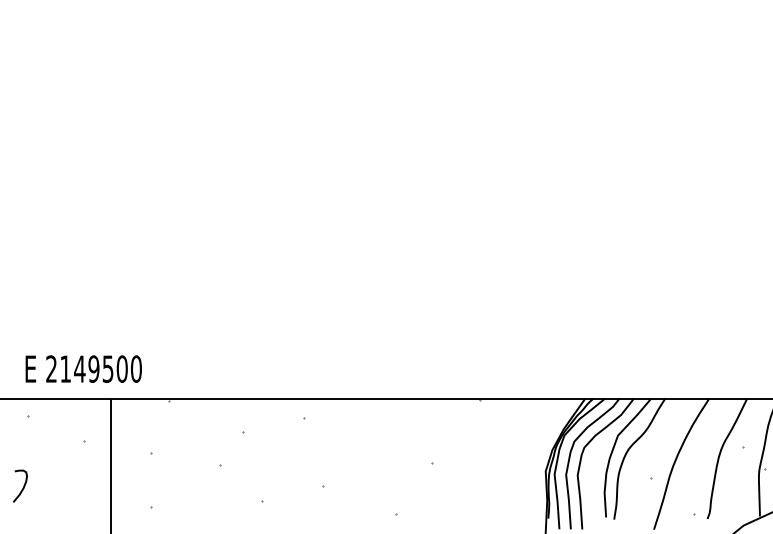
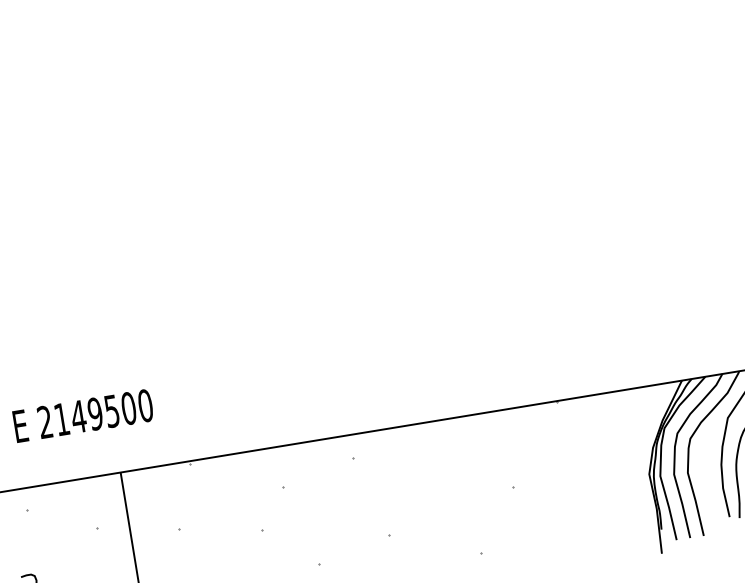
text: (83, 368) -> (82, 415), moved

